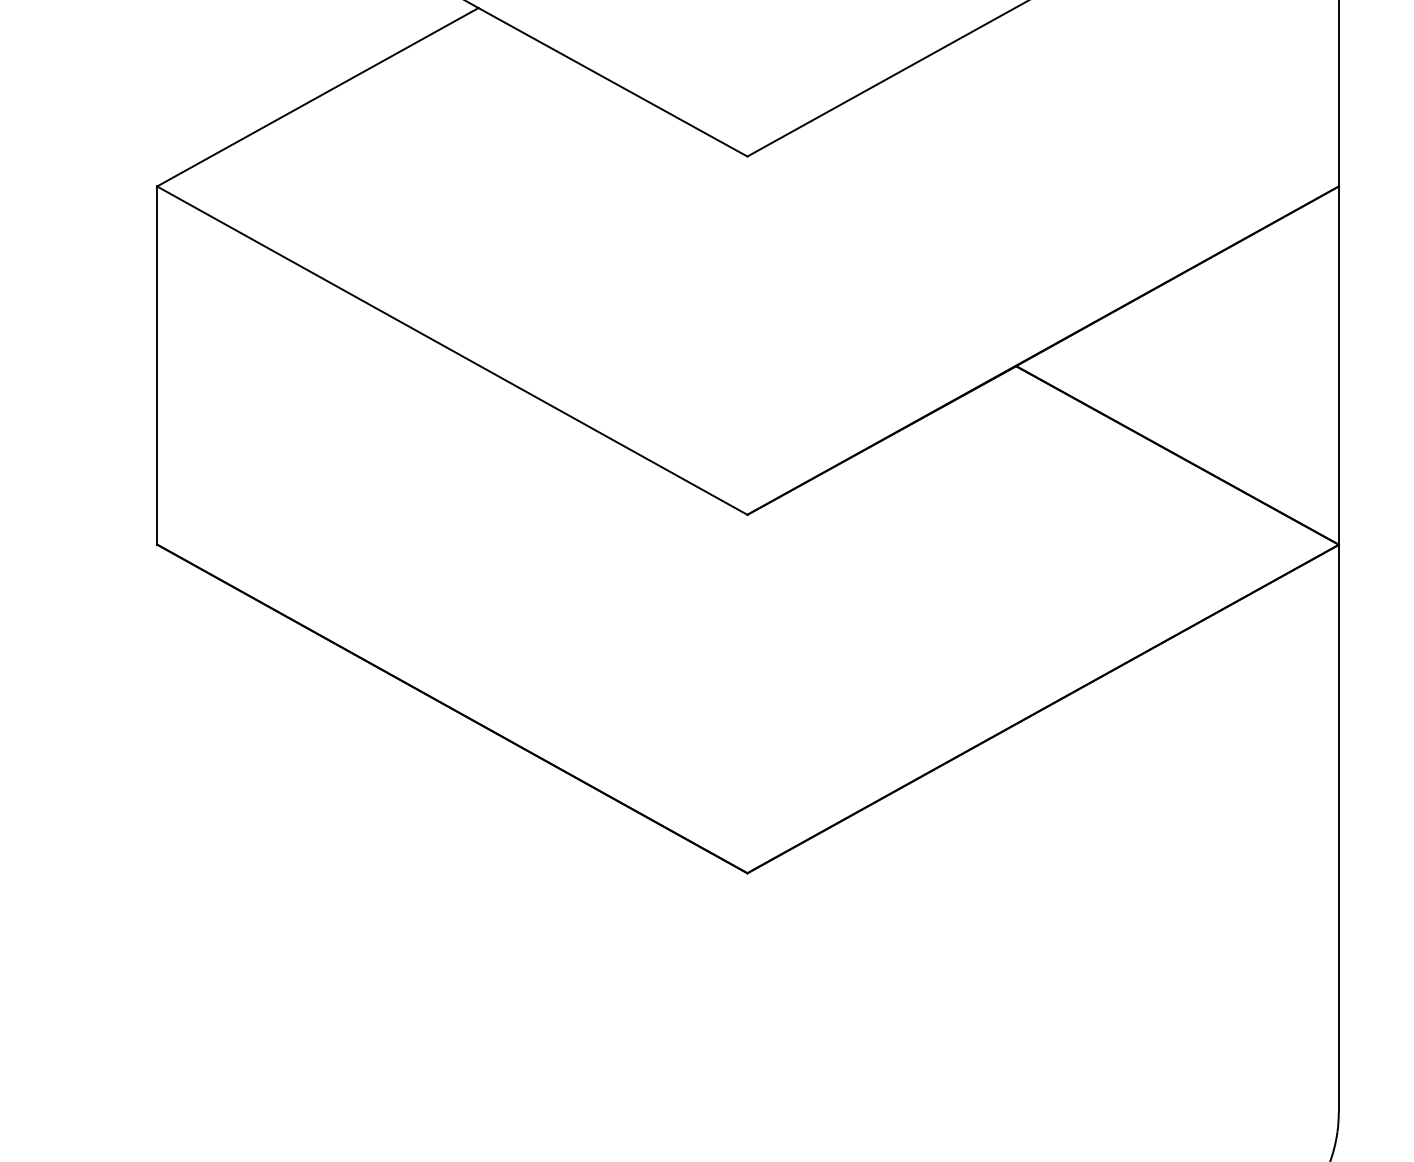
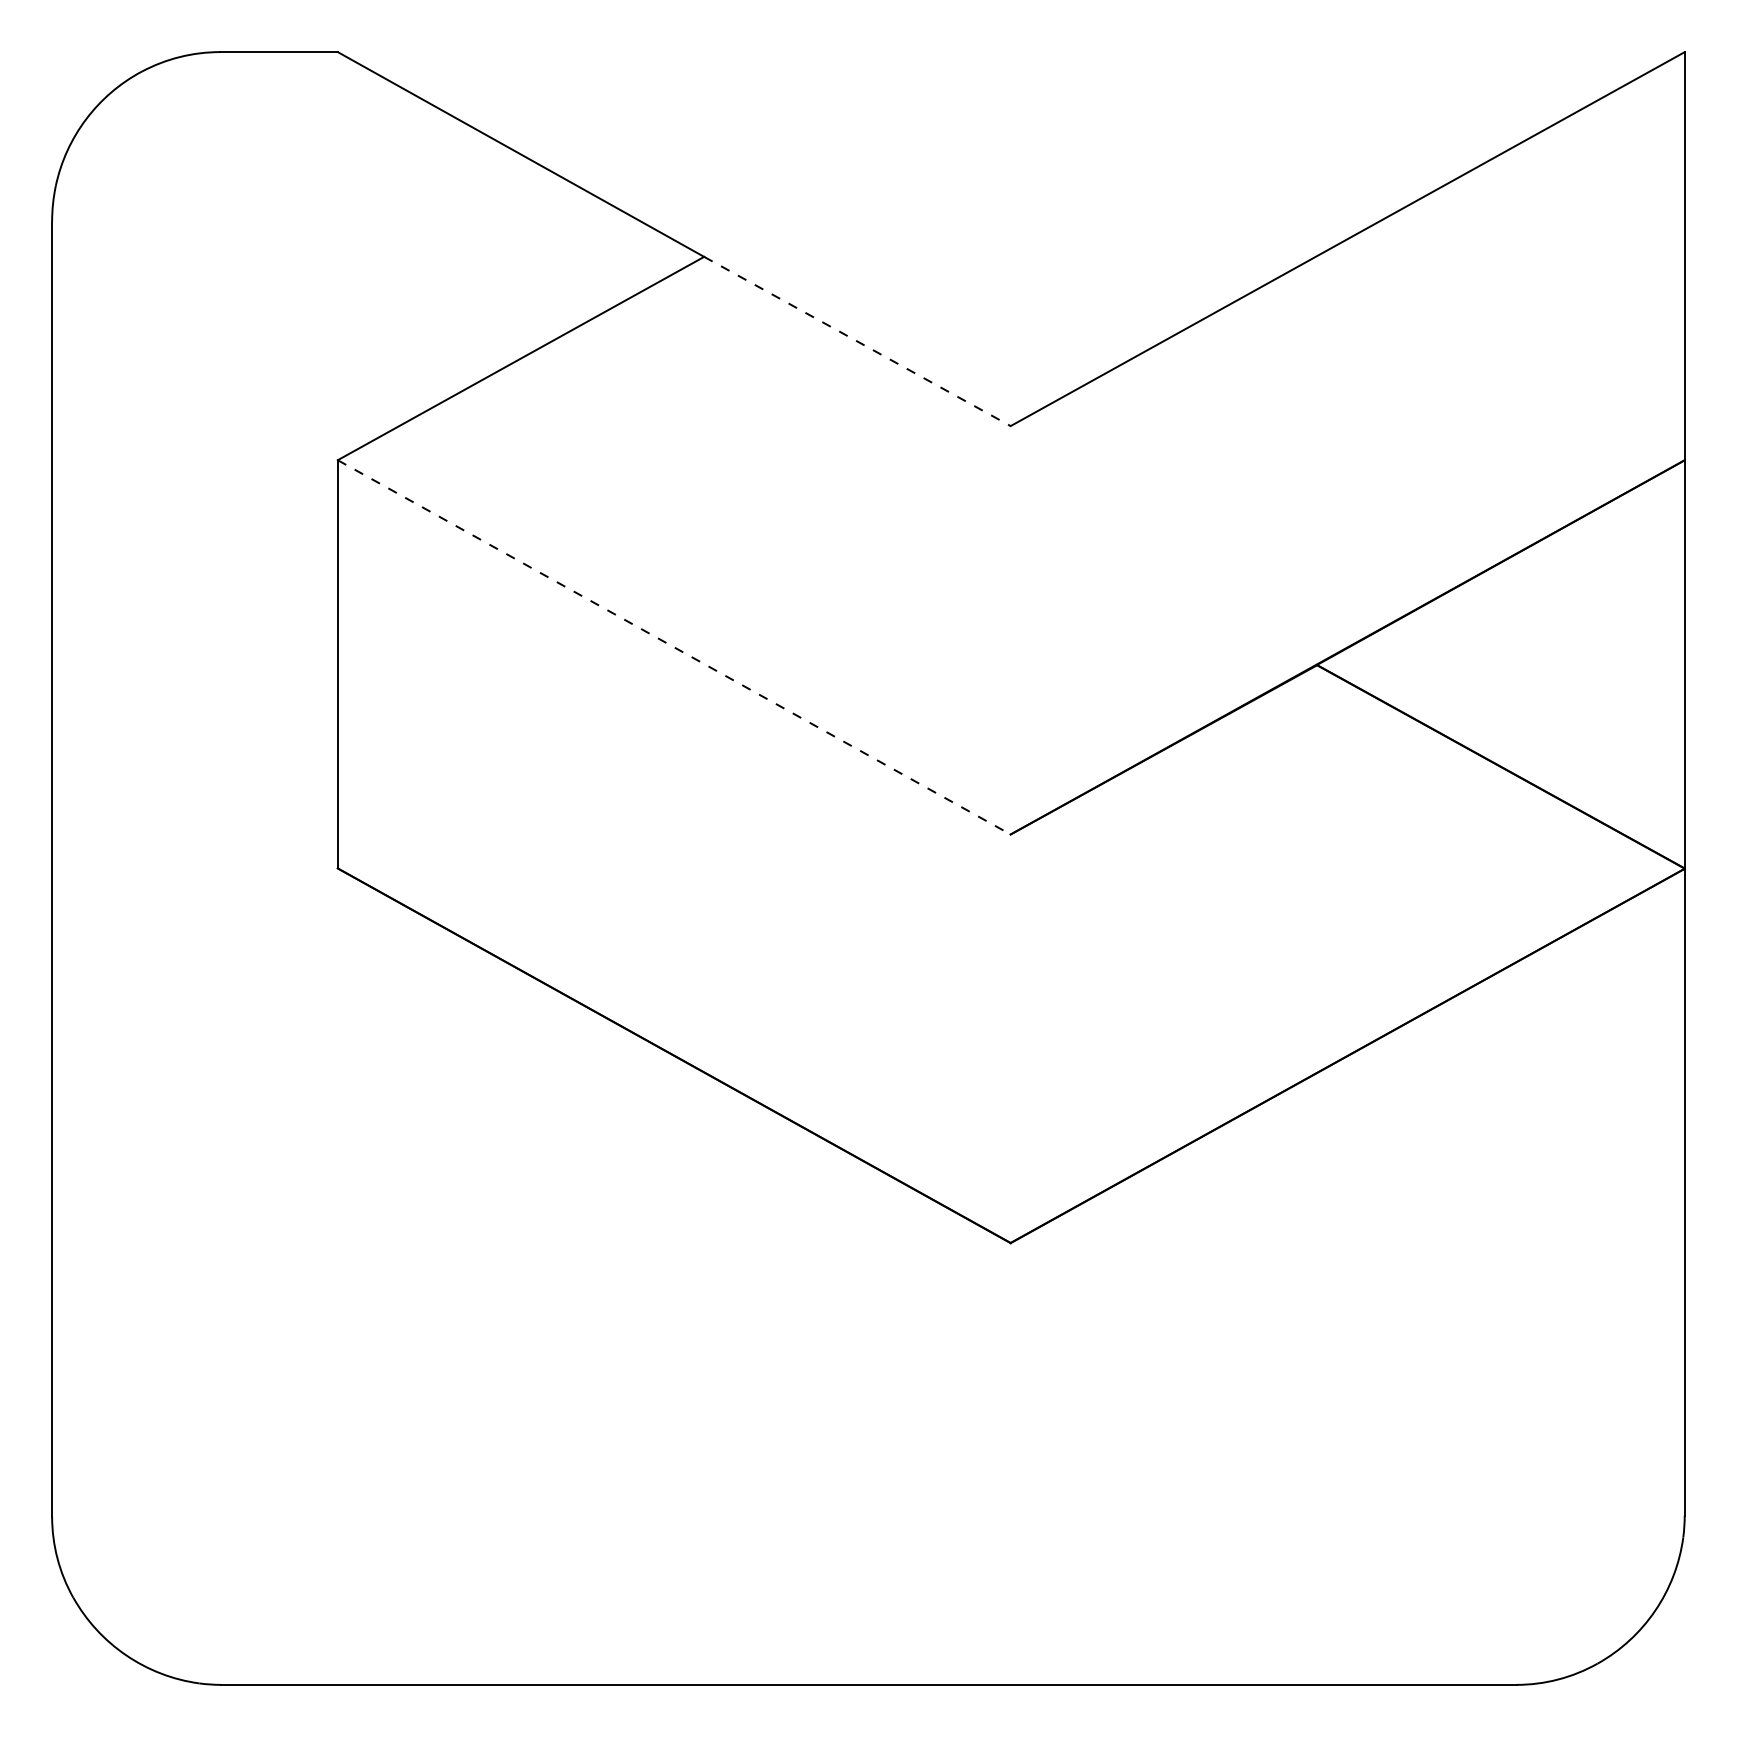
line: (613, 82) -> (857, 341), solid -> dashed
line: (452, 350) -> (674, 647), solid -> dashed

